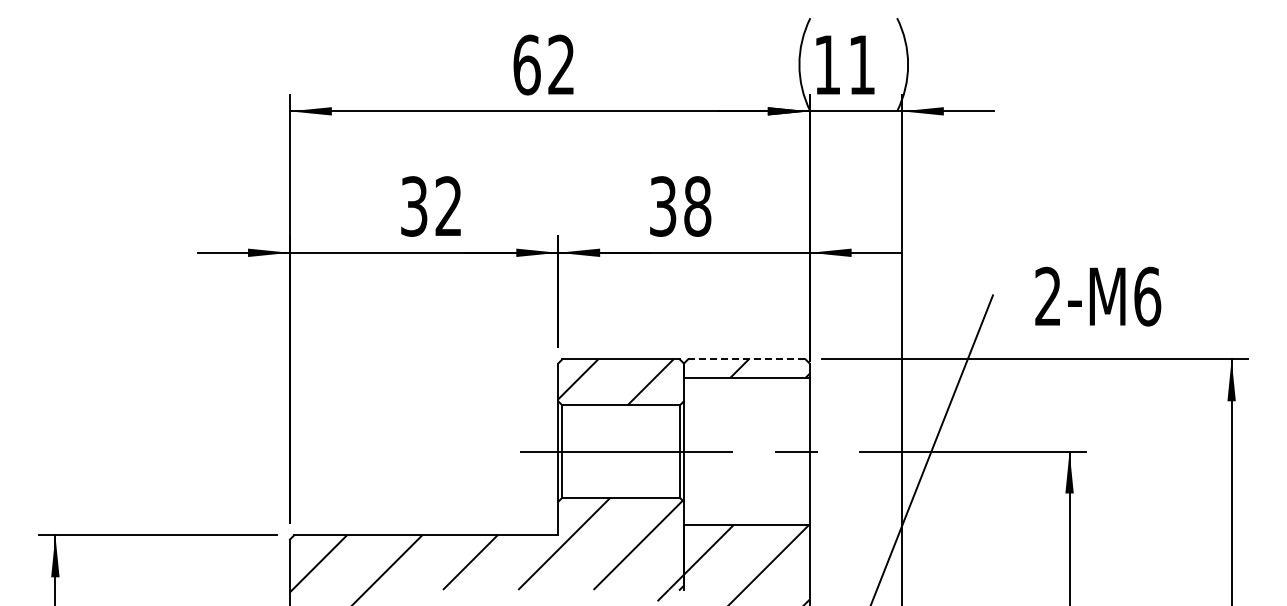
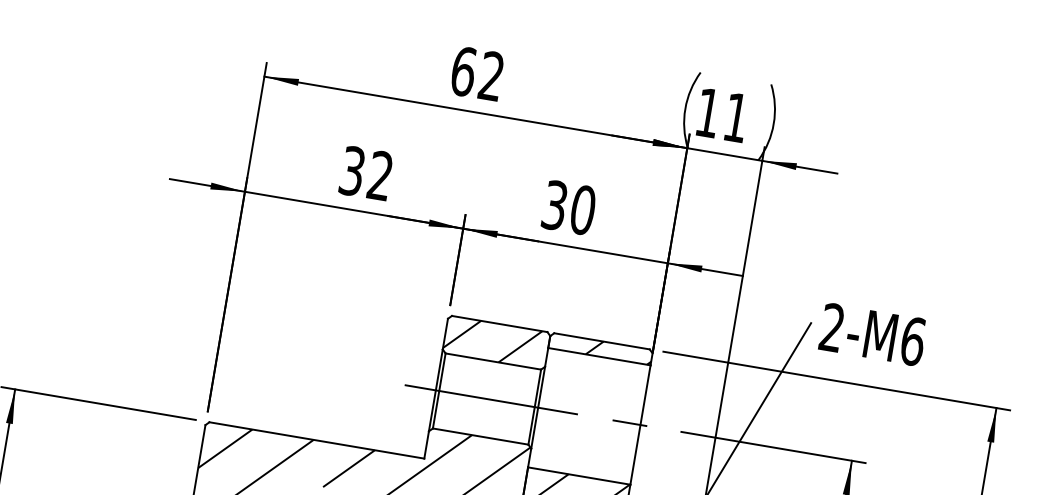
text: (697, 206) -> (582, 210), 38 -> 30
text: (1098, 296) -> (873, 334), moved
line: (746, 359) -> (601, 341), dashed -> solid

